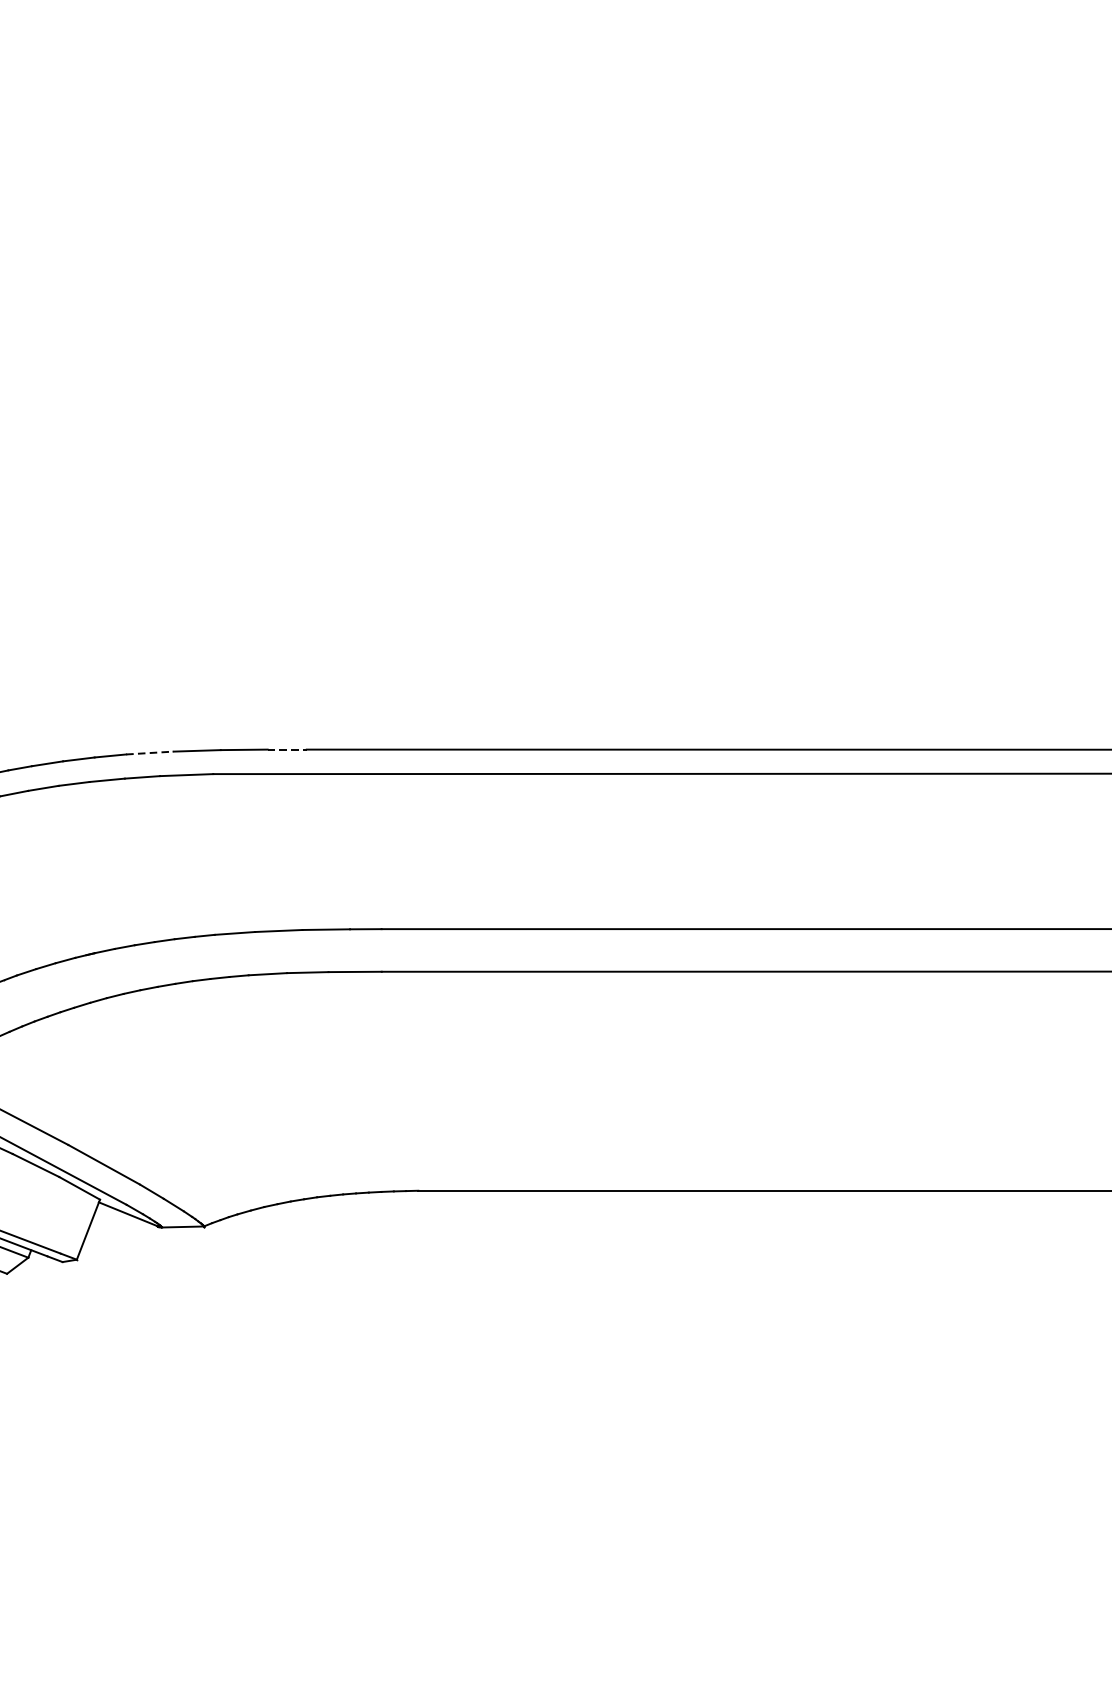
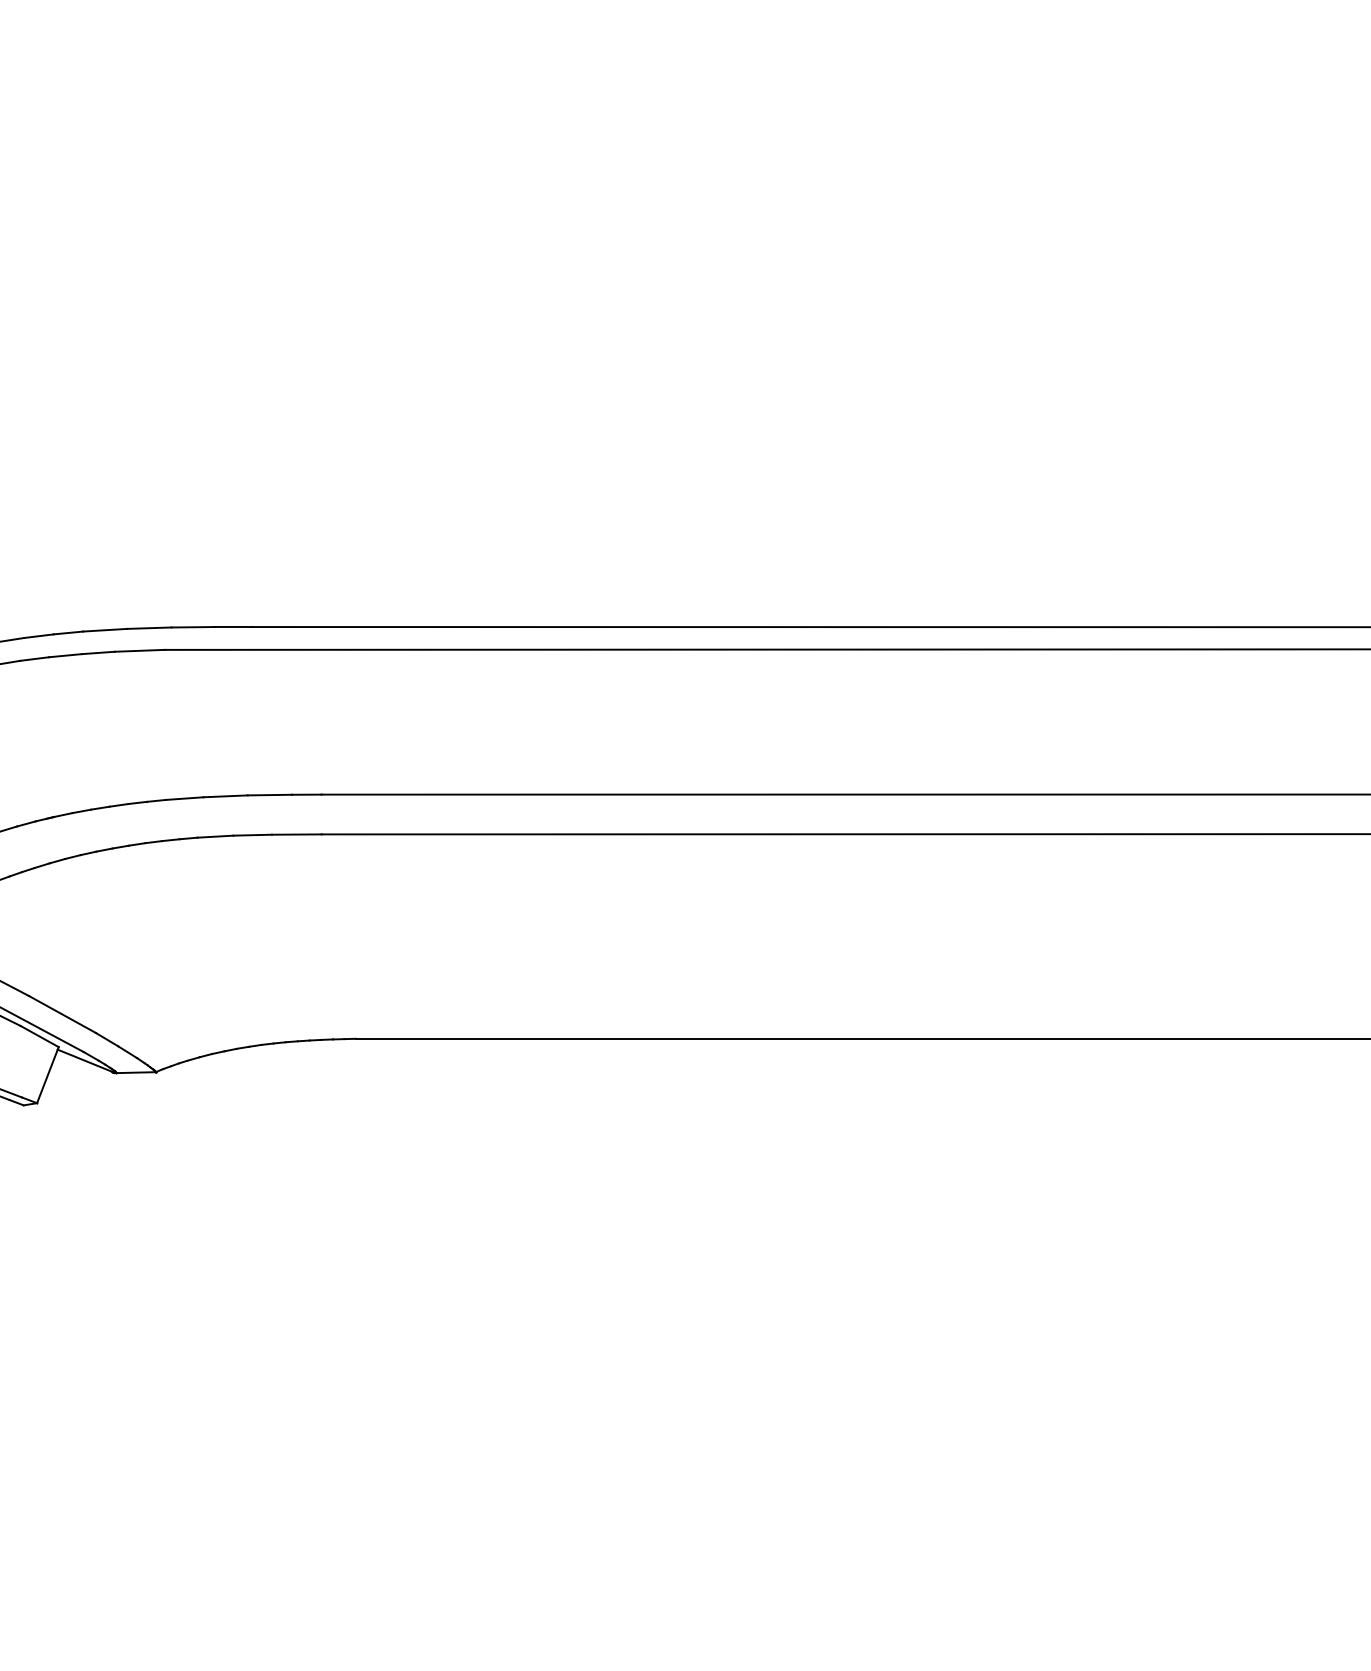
line: (287, 750) -> (233, 627), dashed -> solid
line: (150, 753) -> (105, 630), dashed -> solid

